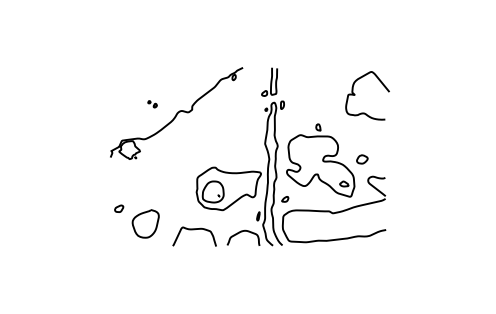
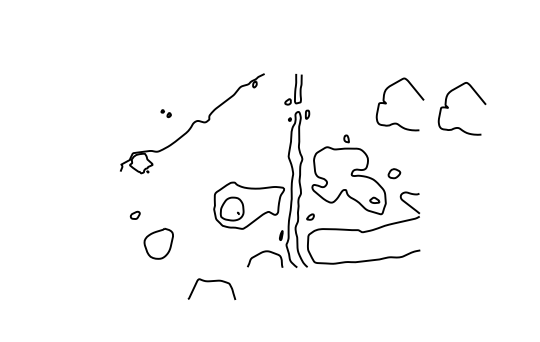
curve: (412, 99) -> (448, 108), added
part: (119, 208) -> (135, 215), moved
curve: (194, 230) -> (211, 282), moved

